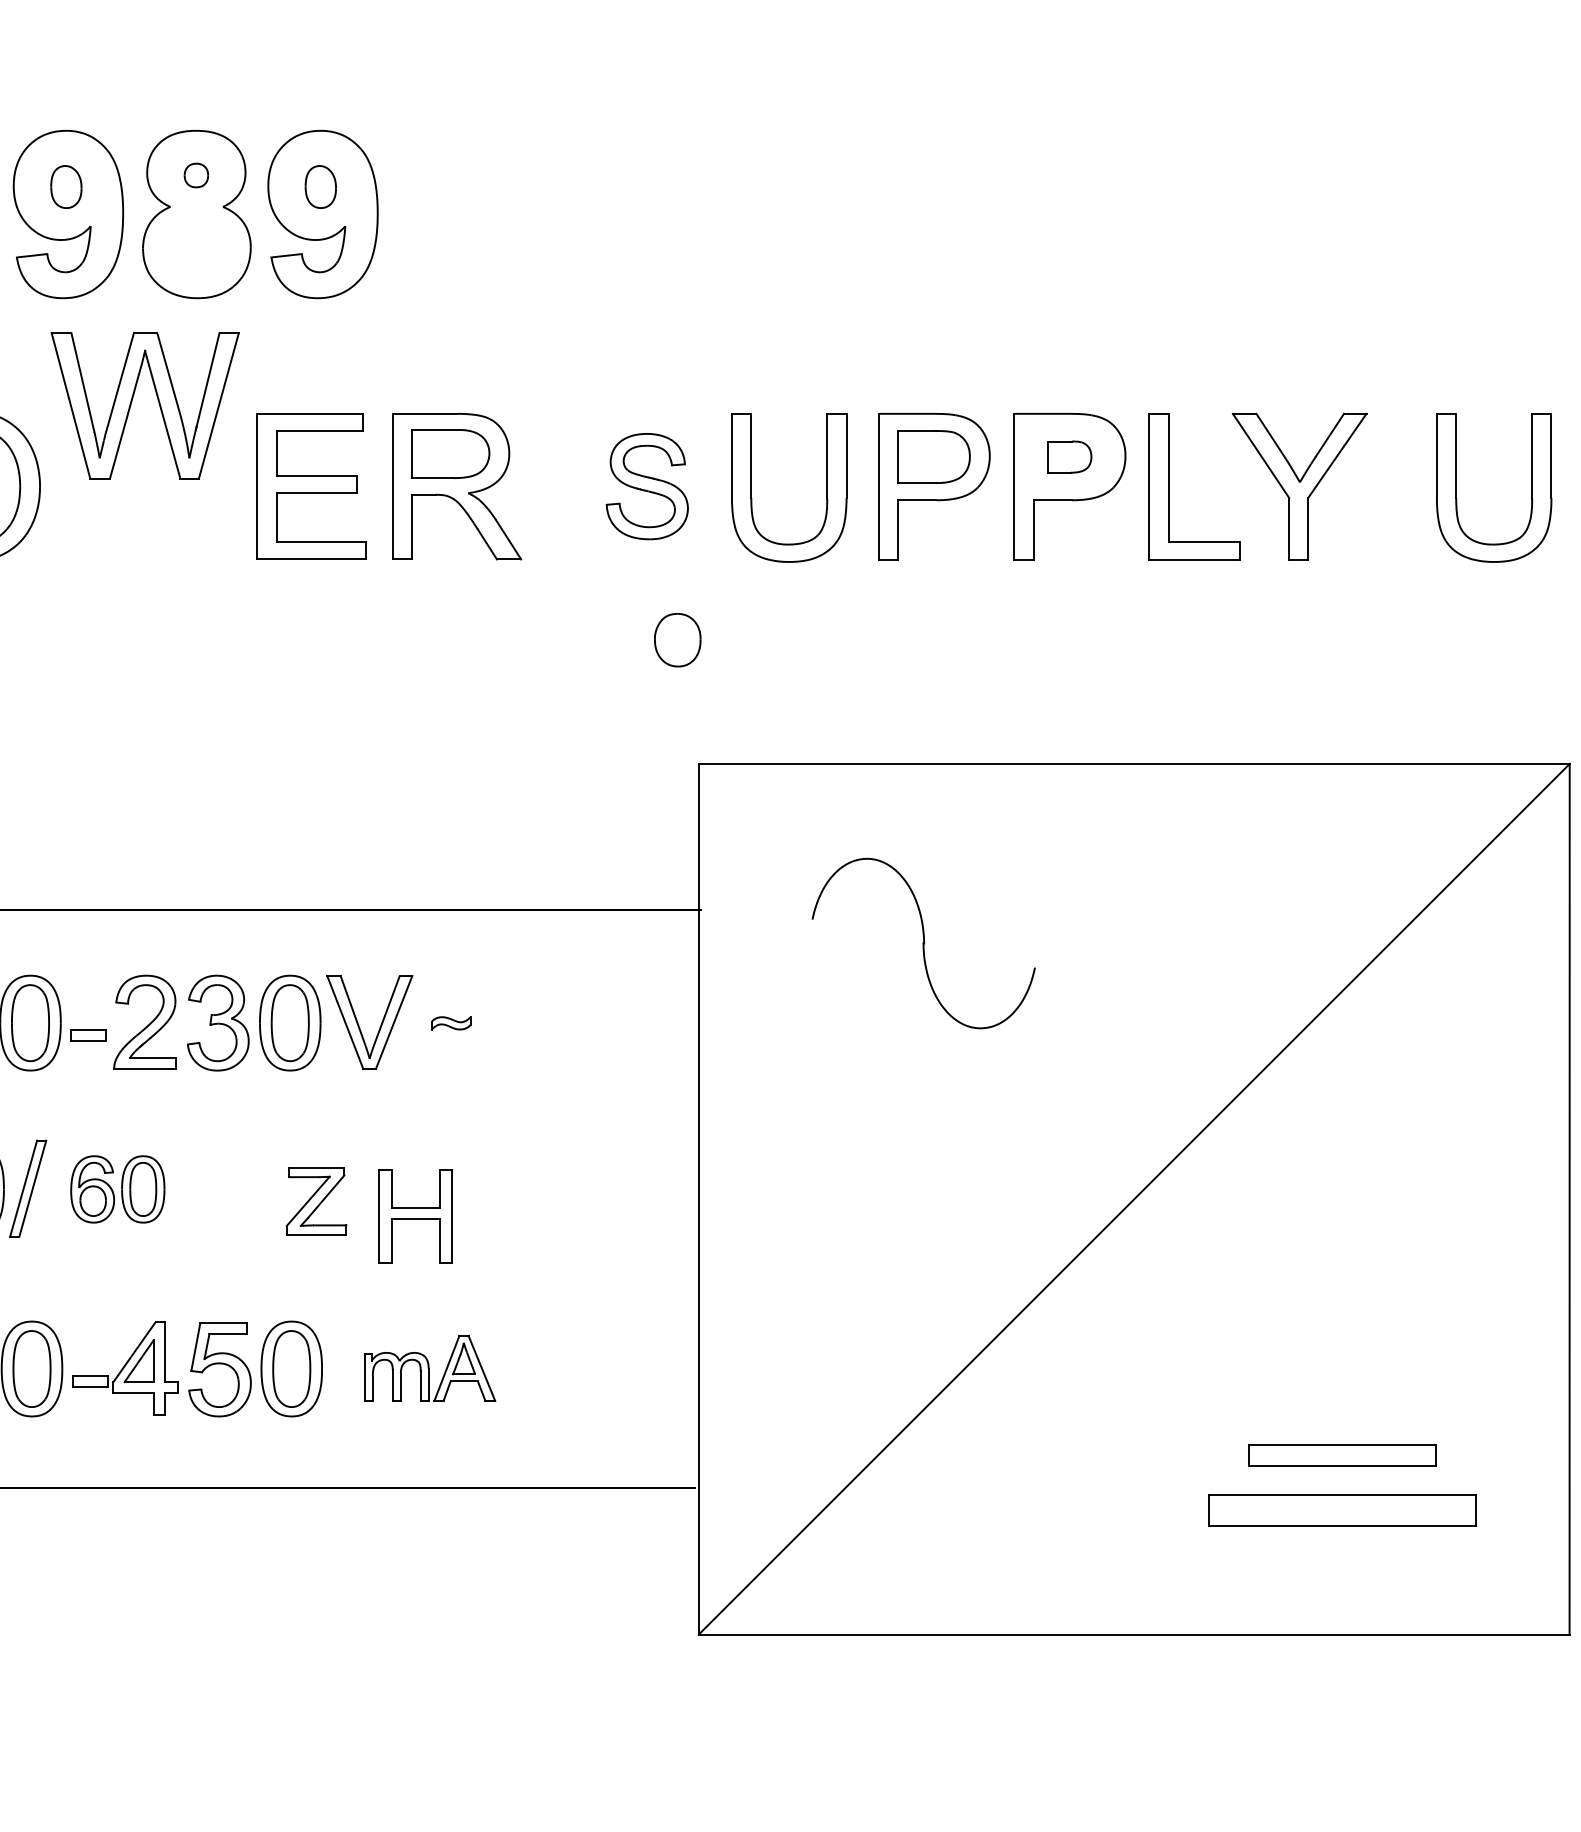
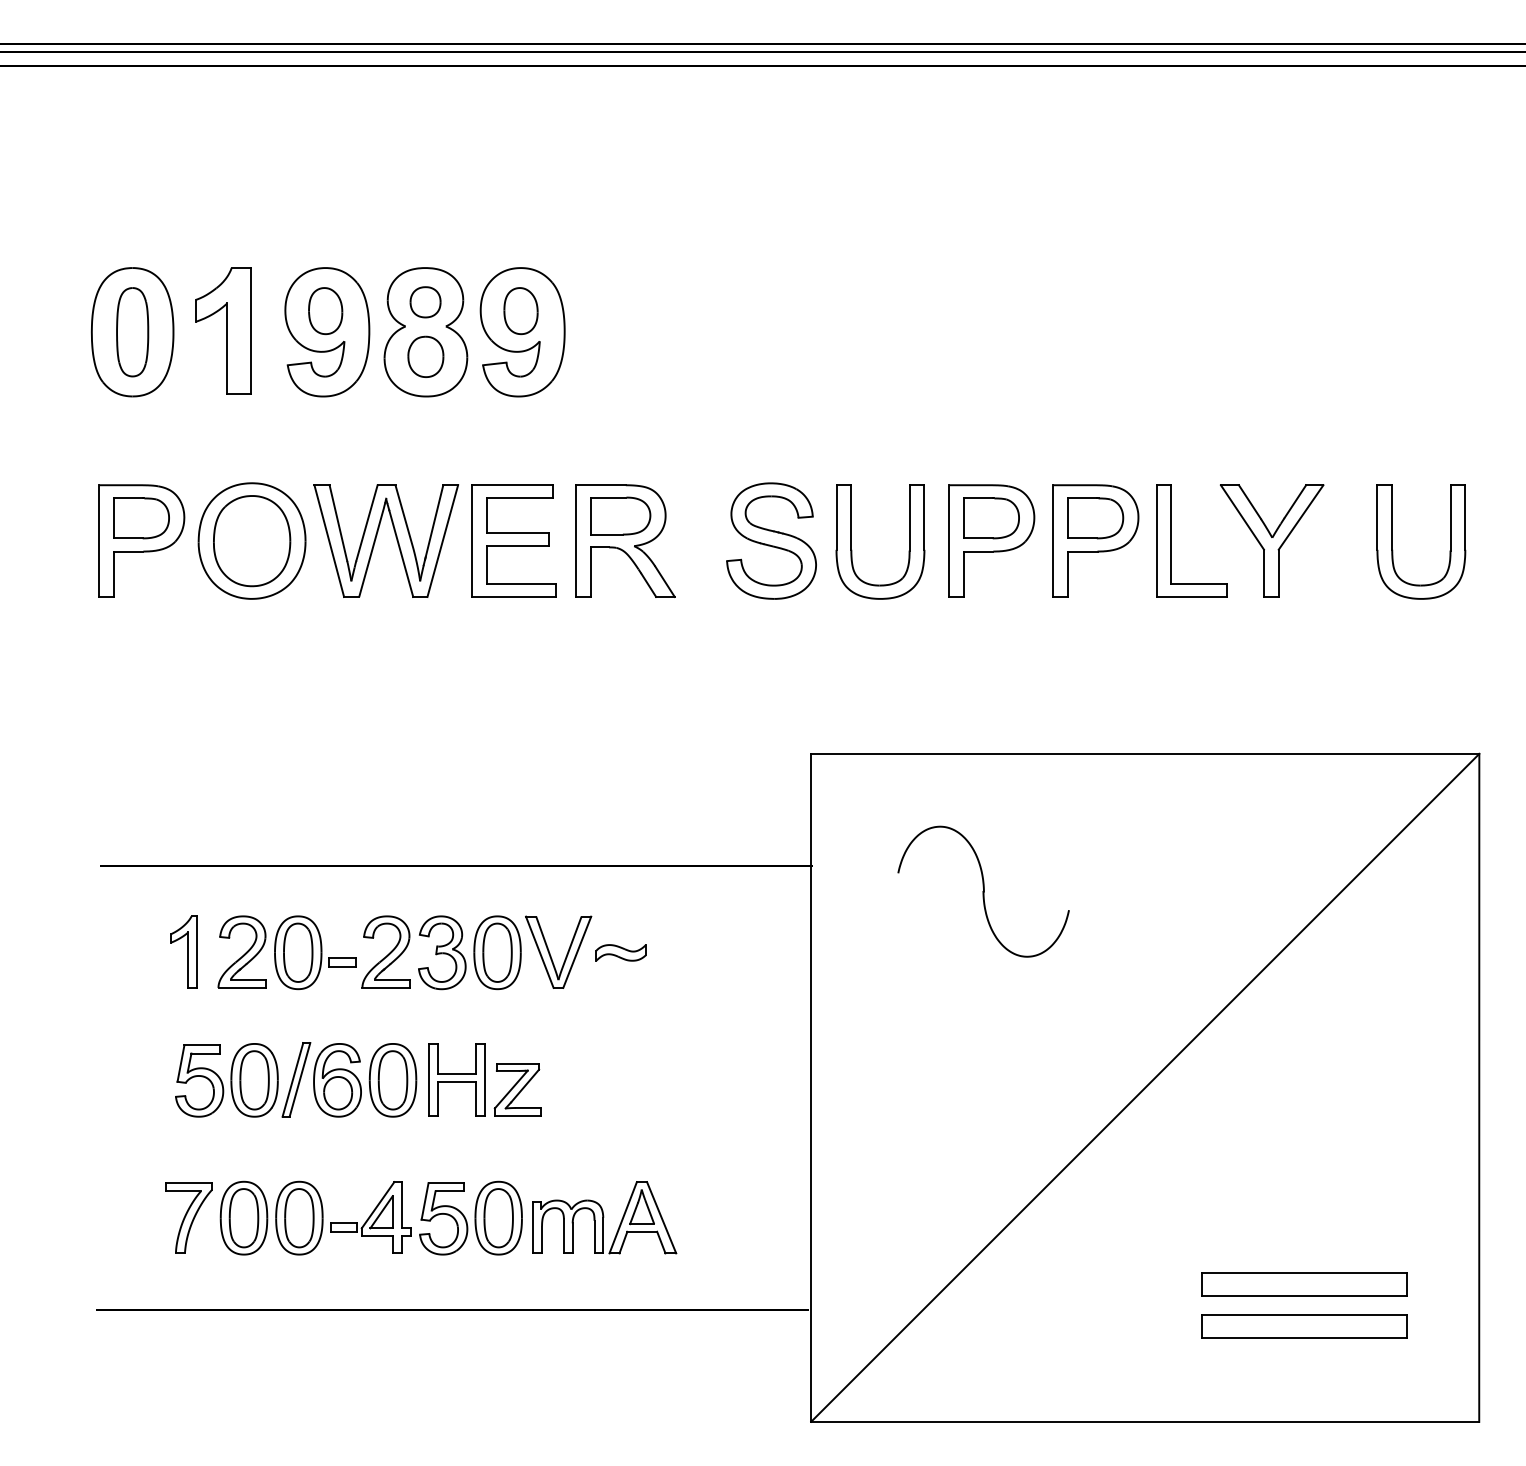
part: (196, 175) -> (425, 302), size x1.67
part: (66, 187) -> (325, 311), size x1.43
part: (320, 187) -> (520, 311), size x1.43
part: (157, 401) -> (395, 537), moved
part: (1069, 457) -> (1095, 518), size x1.67
part: (647, 485) -> (771, 540), size x1.43
part: (677, 639) -> (425, 356), moved
part: (450, 1022) -> (620, 952), size x1.67
part: (118, 1189) -> (365, 1080), size x1.43
part: (415, 1215) -> (456, 1079), moved
part: (429, 1368) -> (604, 1217), size x1.43
part: (1341, 1455) -> (1304, 1284), size x1.43

